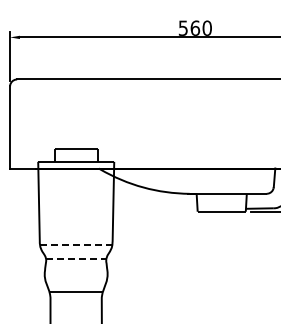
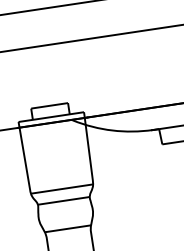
line: (76, 245) -> (62, 189), dashed -> solid
line: (76, 259) -> (64, 201), dashed -> solid

